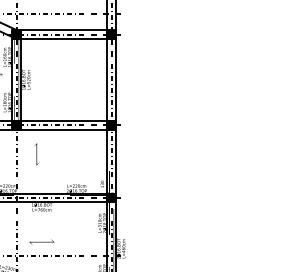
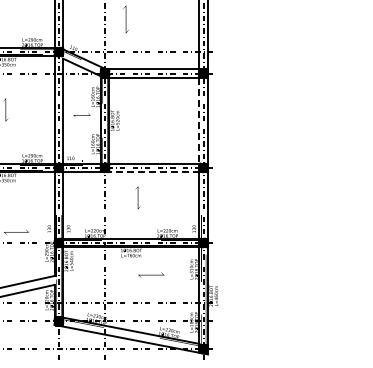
line: (107, 79) -> (199, 120), solid -> dashed
line: (62, 129) -> (152, 172), solid -> dashed
line: (36, 153) -> (137, 197), moved
line: (42, 241) -> (151, 274), moved

